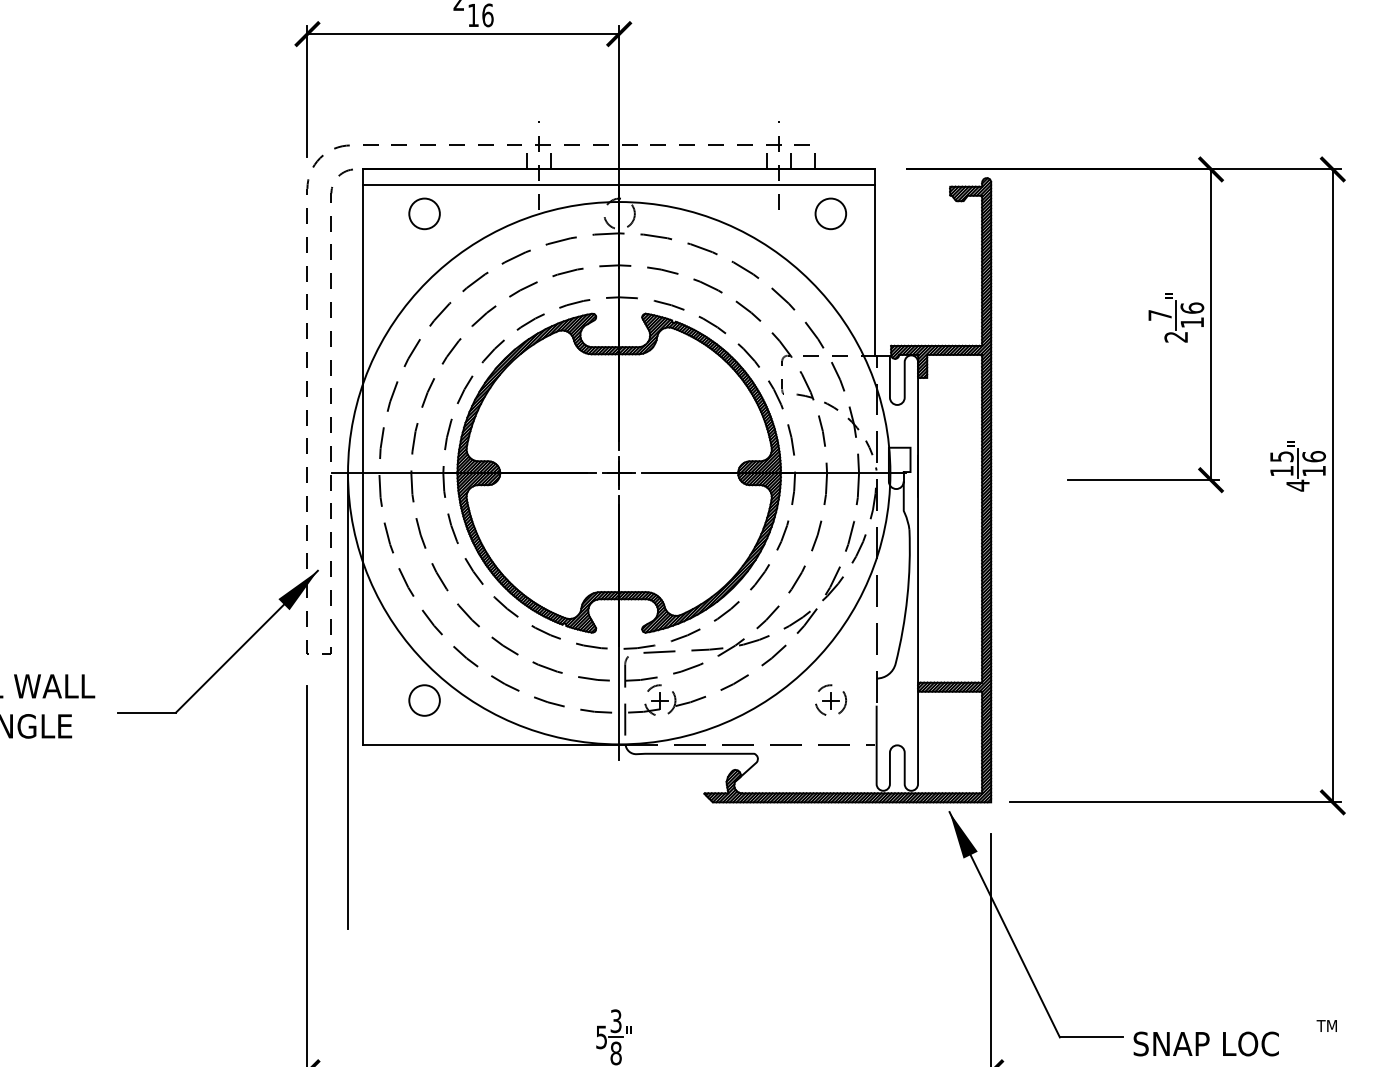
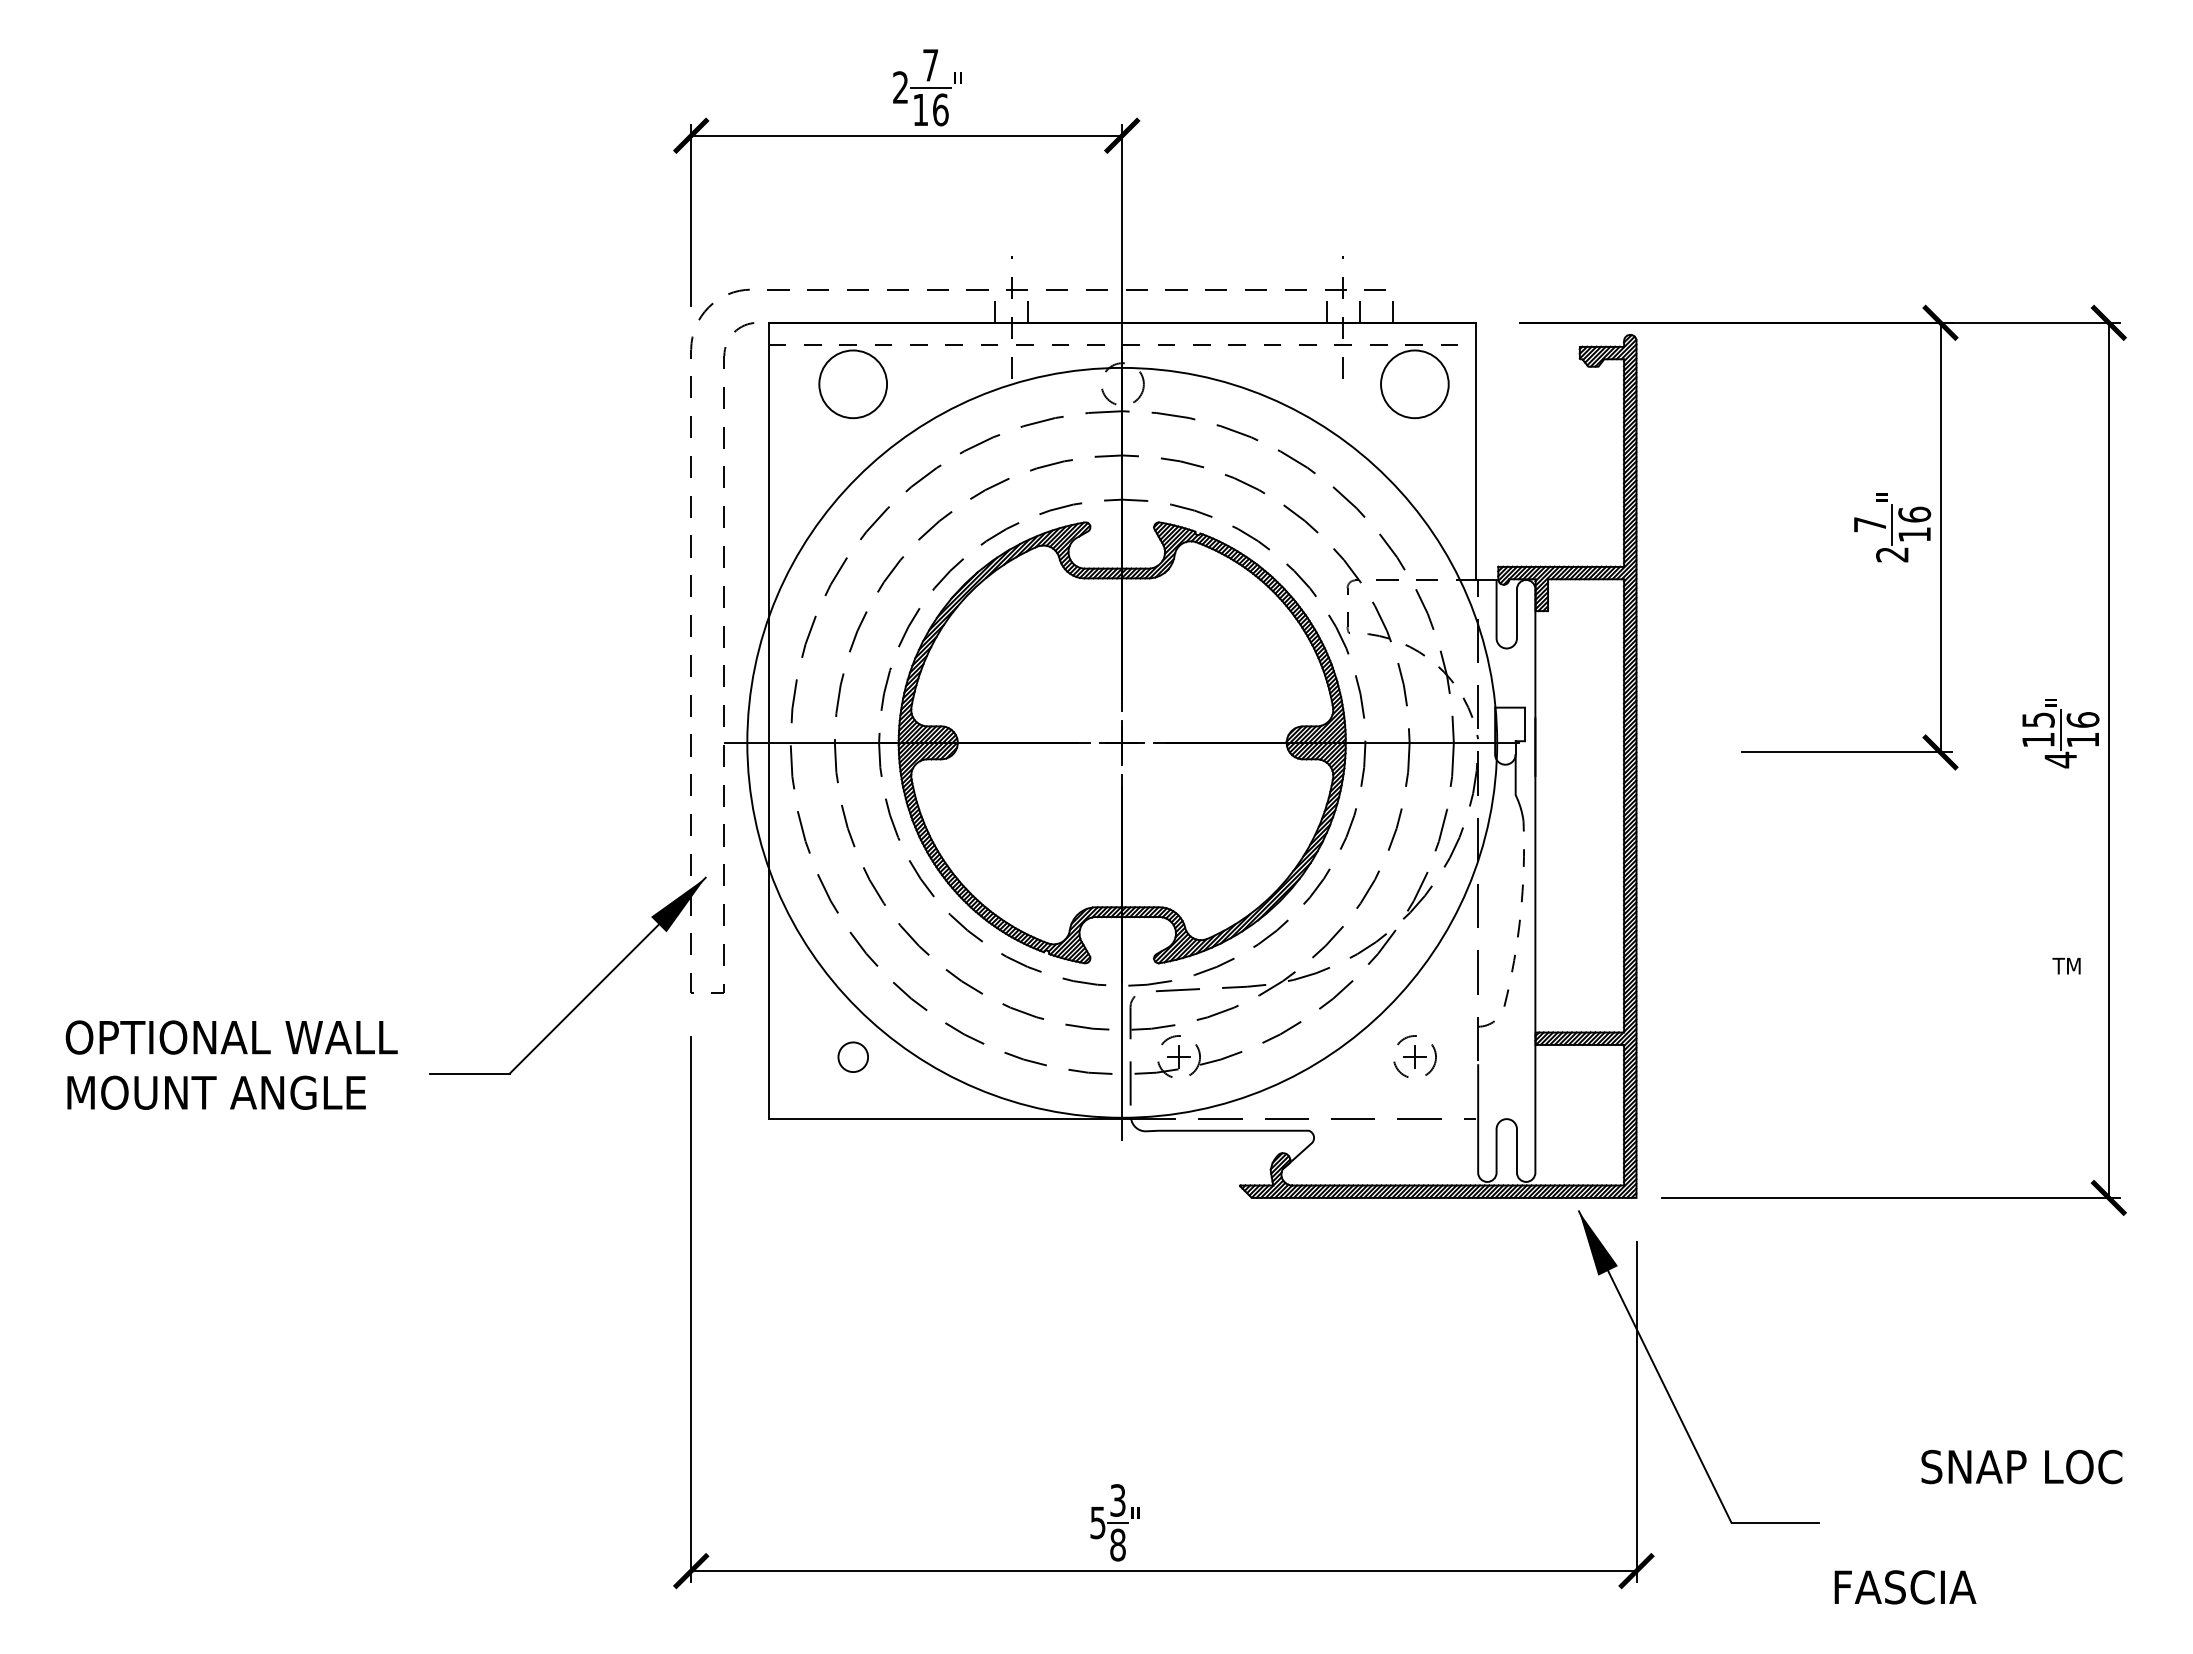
line: (619, 185) -> (1122, 344), solid -> dashed
circle: (424, 214) -> (853, 384), size x1.6
circle: (830, 214) -> (1414, 384), size x1.6
line: (905, 613) -> (1517, 936), solid -> dashed
line: (348, 700) -> (747, 1057), removed
circle: (424, 700) -> (853, 1057), size x0.7
text: (1326, 1026) -> (2066, 966), moved
text: (1205, 1043) -> (2021, 1466), moved

